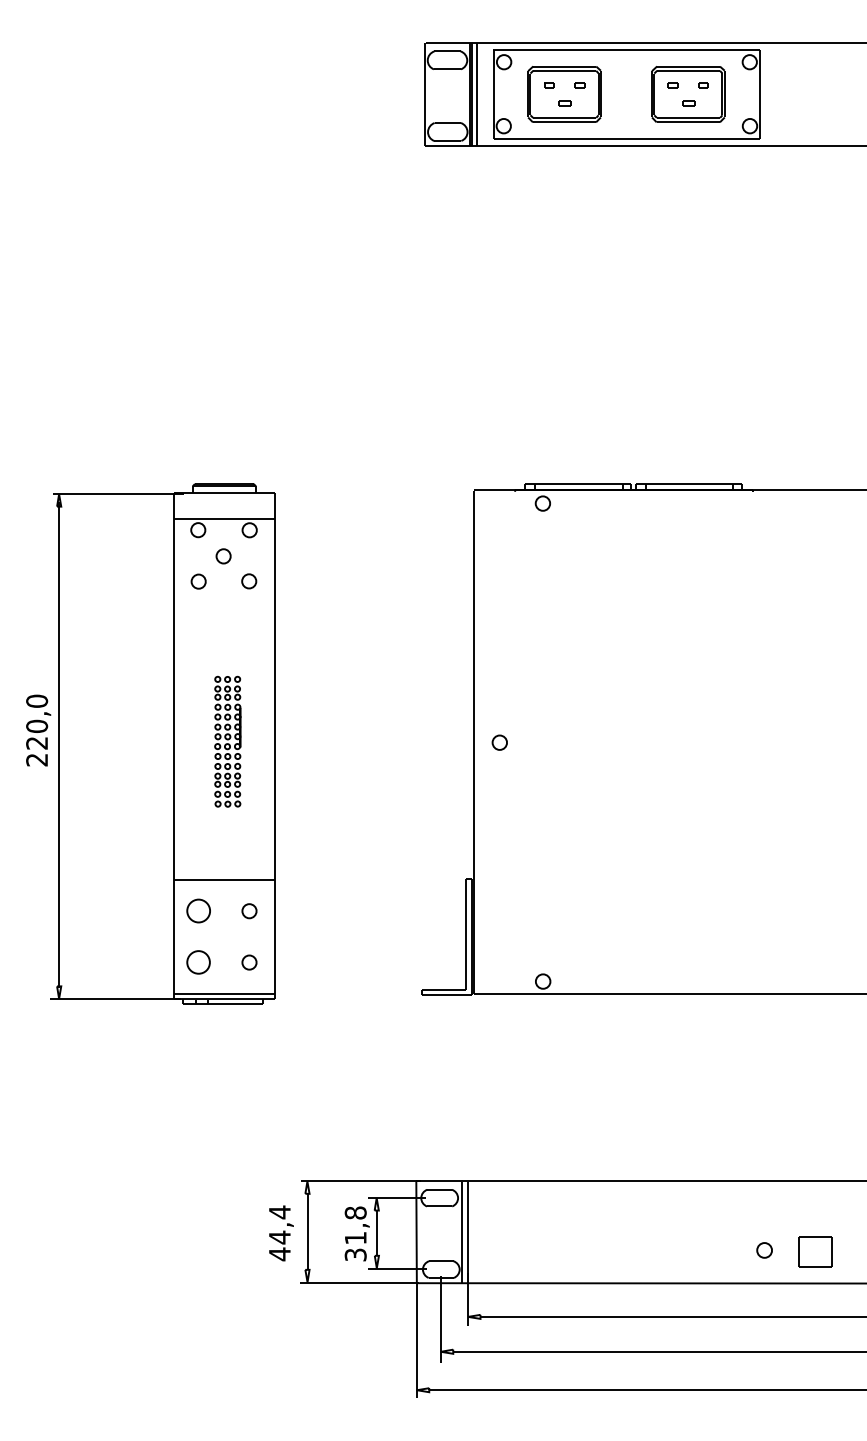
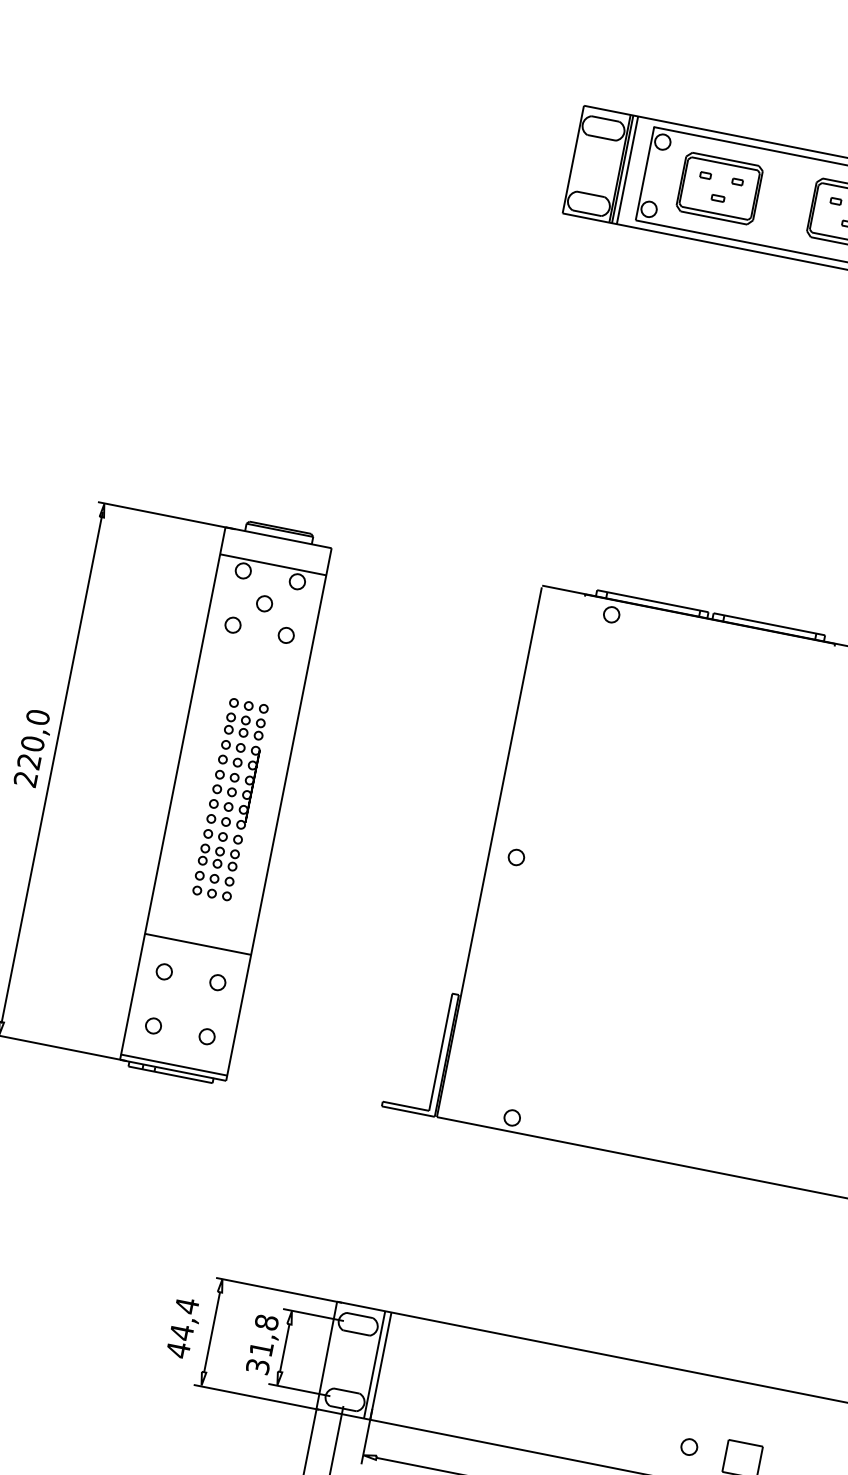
part: (227, 741) -> (230, 799), size x1.43
part: (198, 910) -> (164, 971), size x0.62
part: (198, 962) -> (153, 1026), size x0.62

